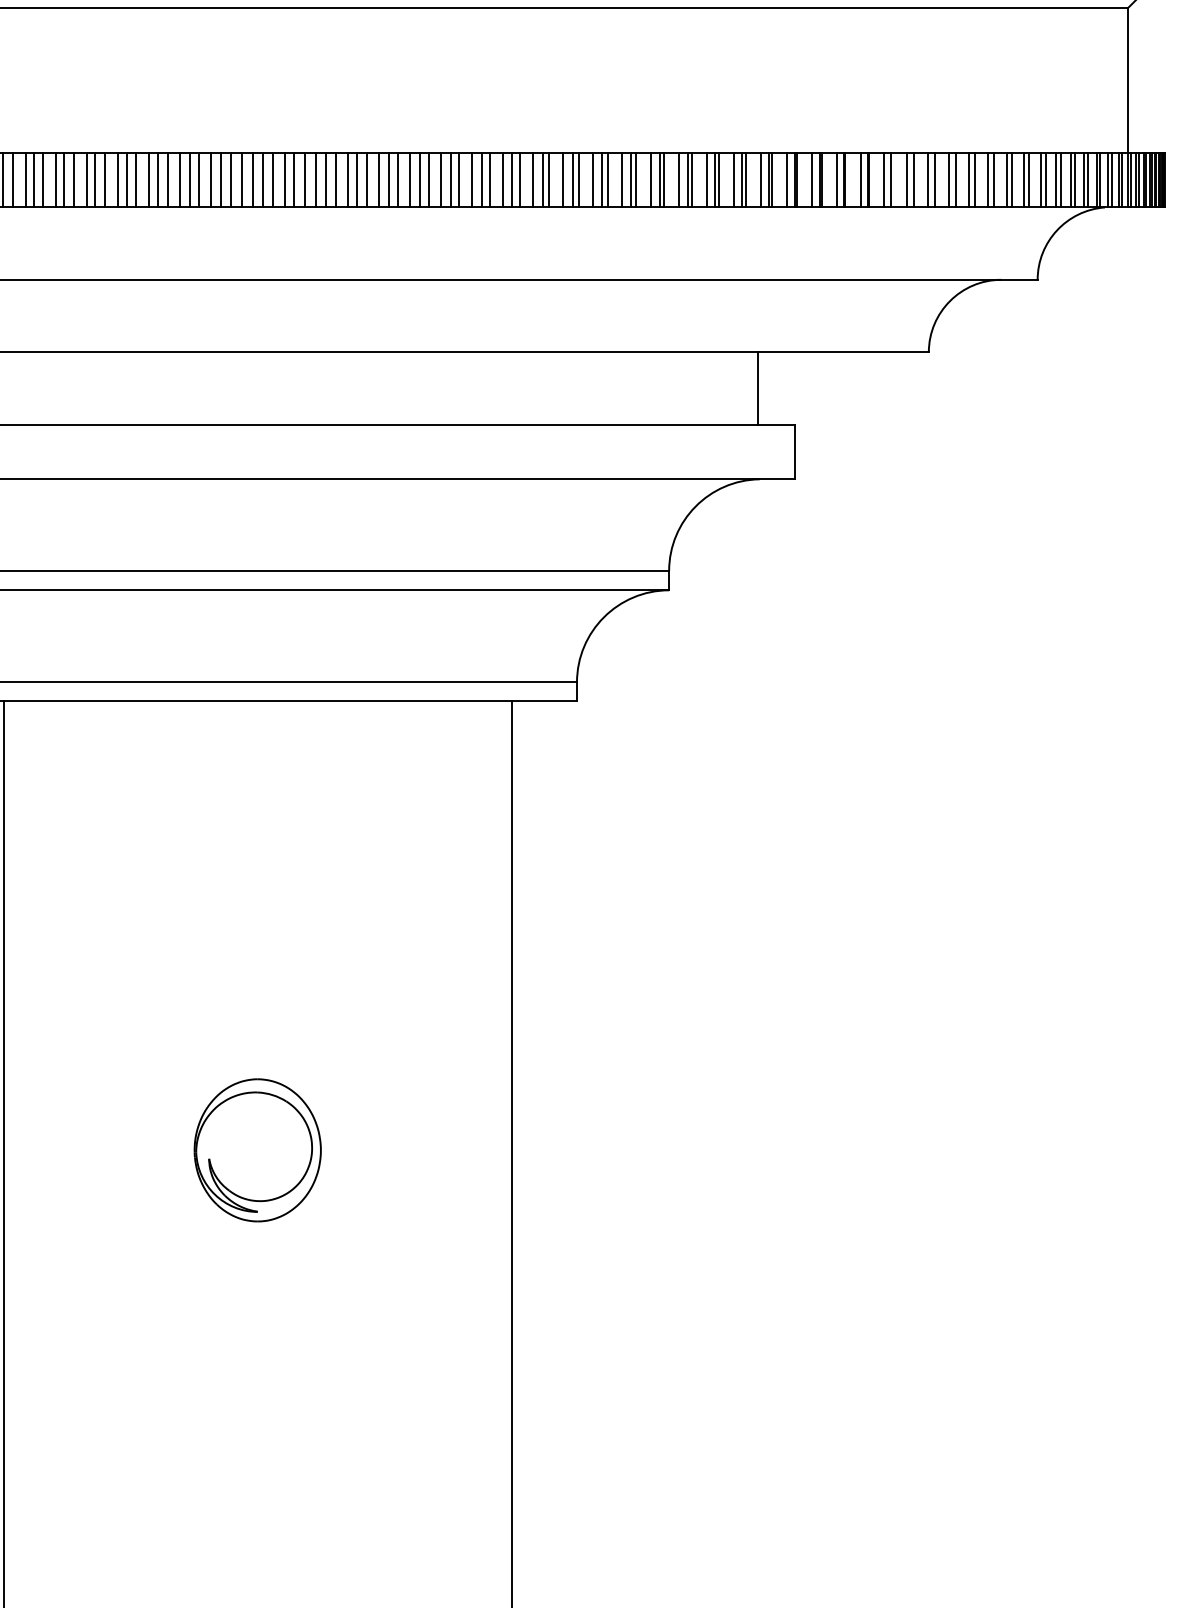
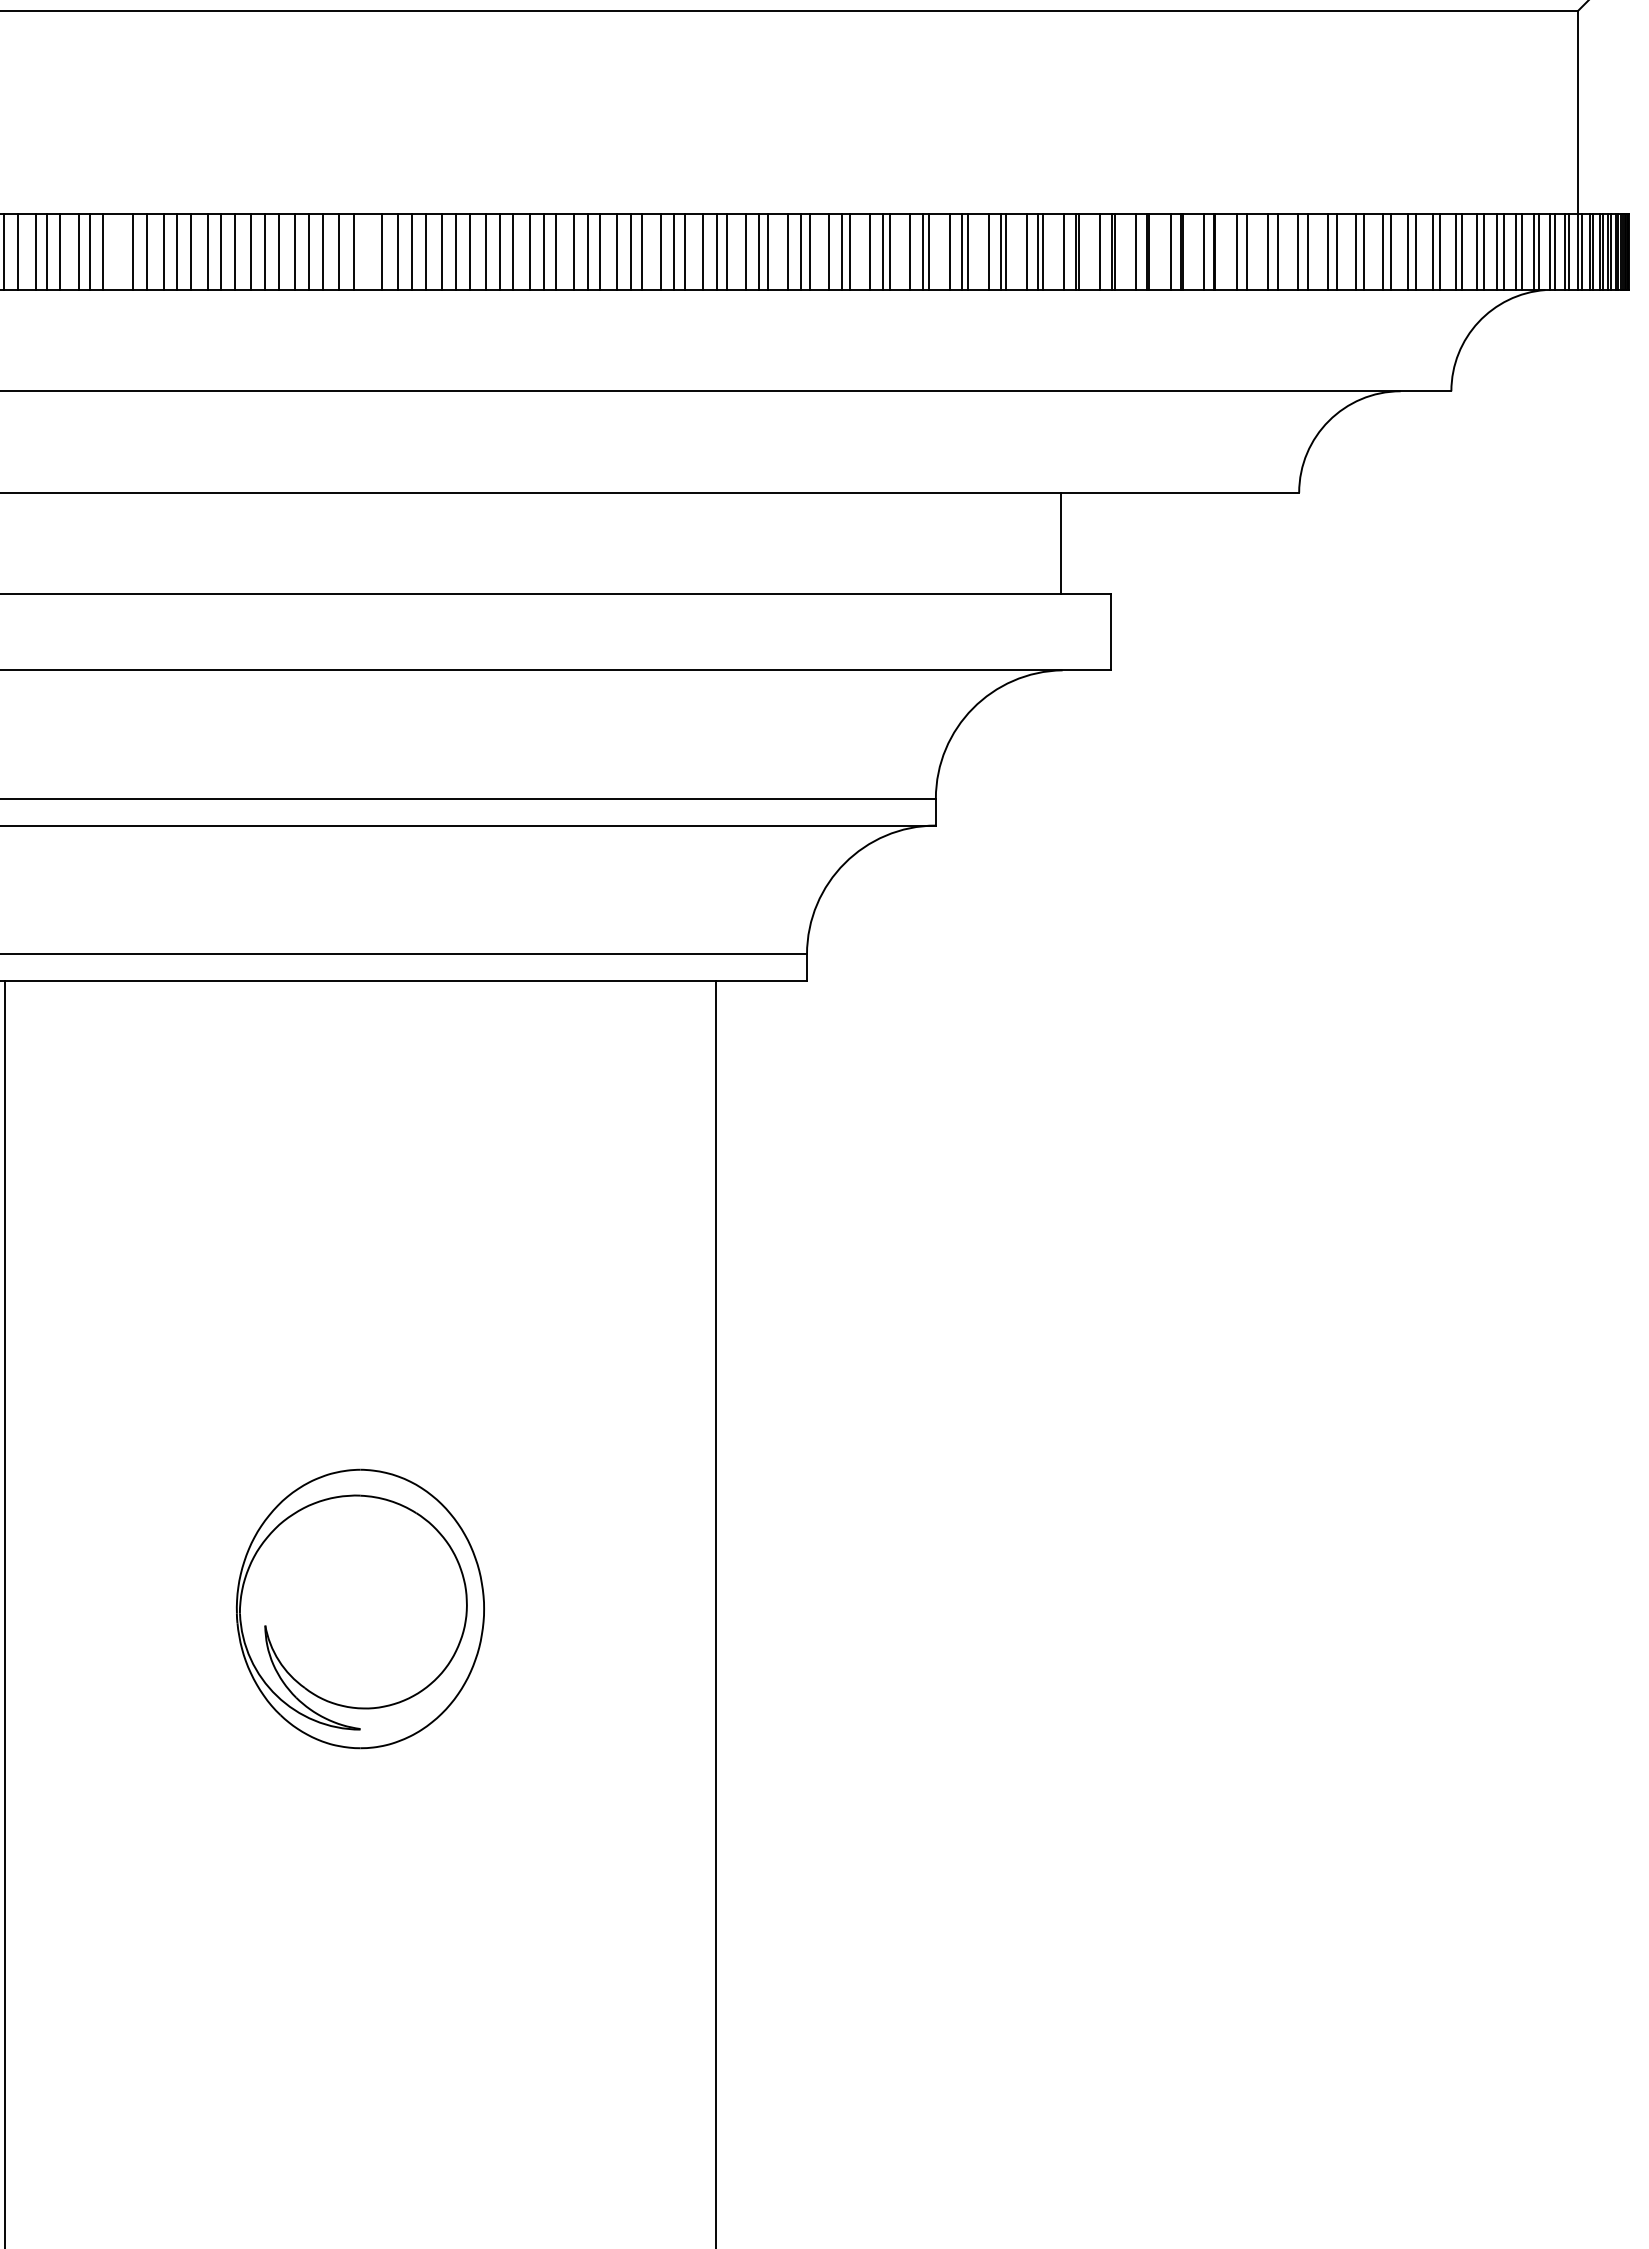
line: (86, 179) -> (121, 251), removed
line: (262, 179) -> (367, 251), removed
part: (257, 1150) -> (360, 1608), size x1.4

